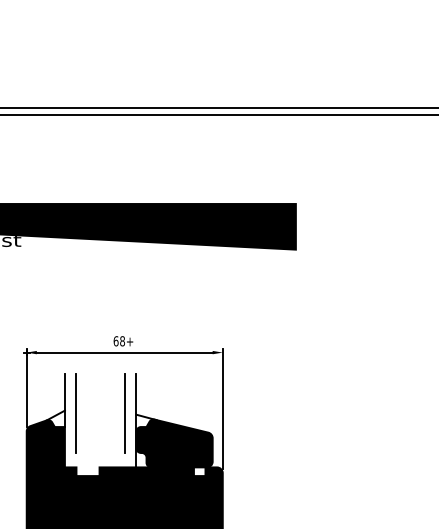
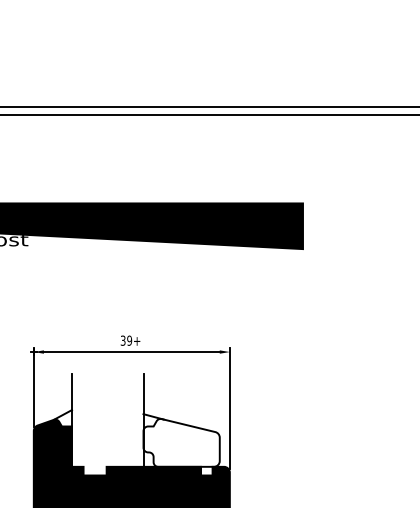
text: (119, 341) -> (126, 340), 68+ -> 39+
line: (75, 413) -> (82, 412), removed
line: (124, 413) -> (131, 412), removed
fill: (174, 443) -> (181, 442), removed

